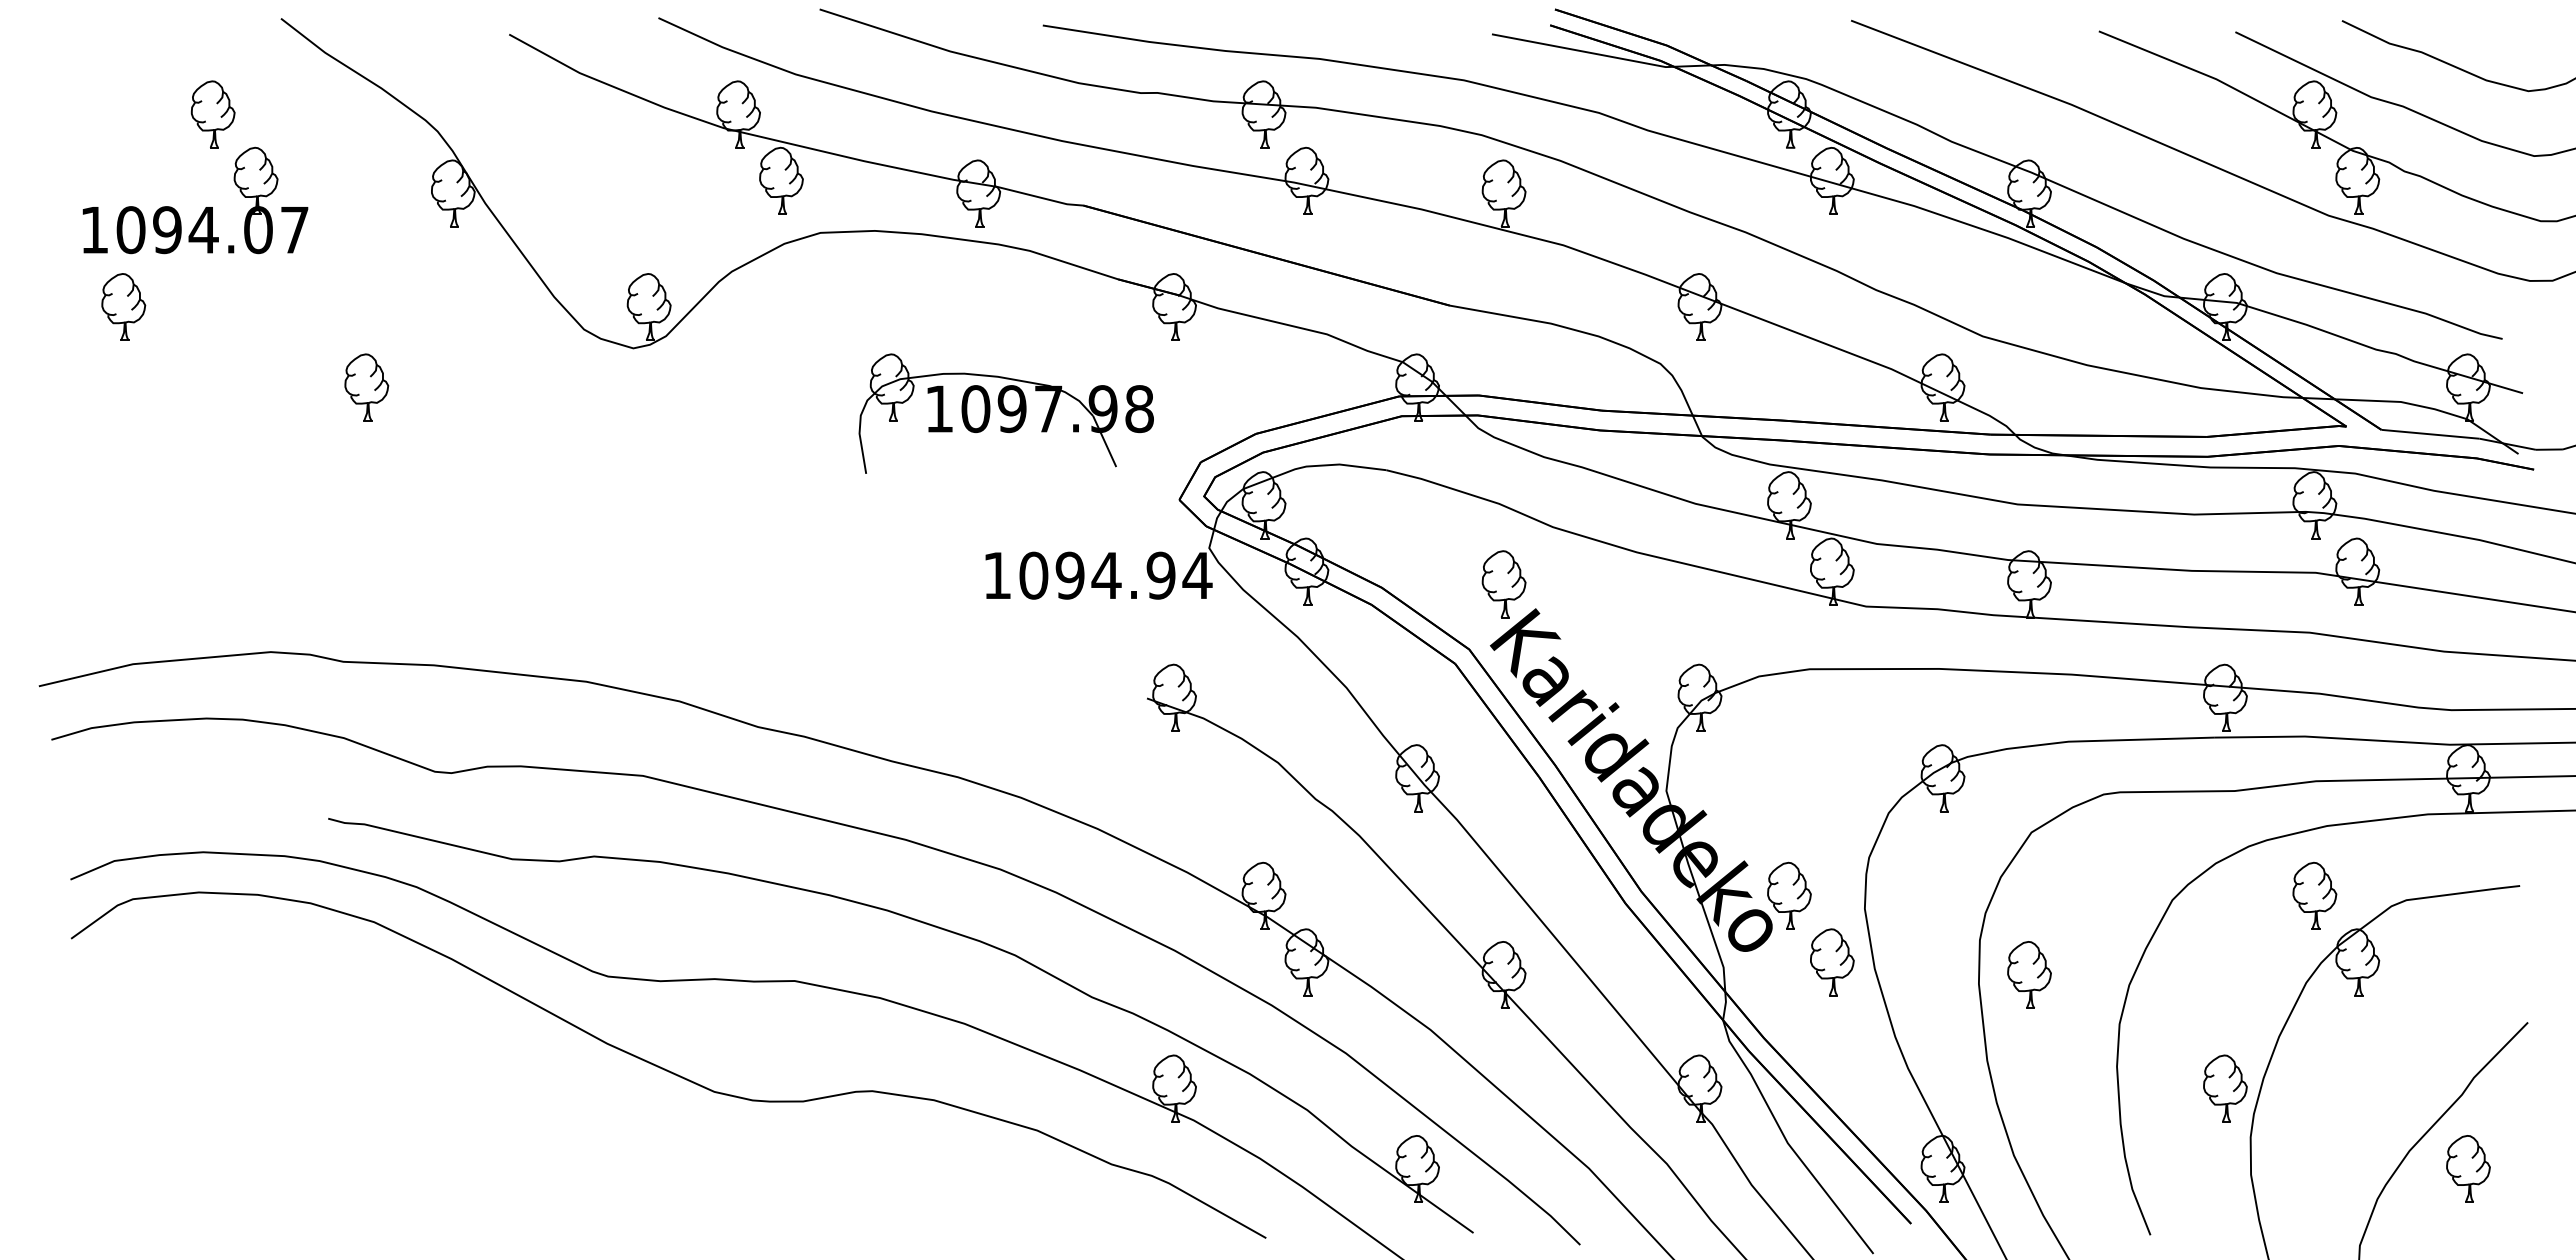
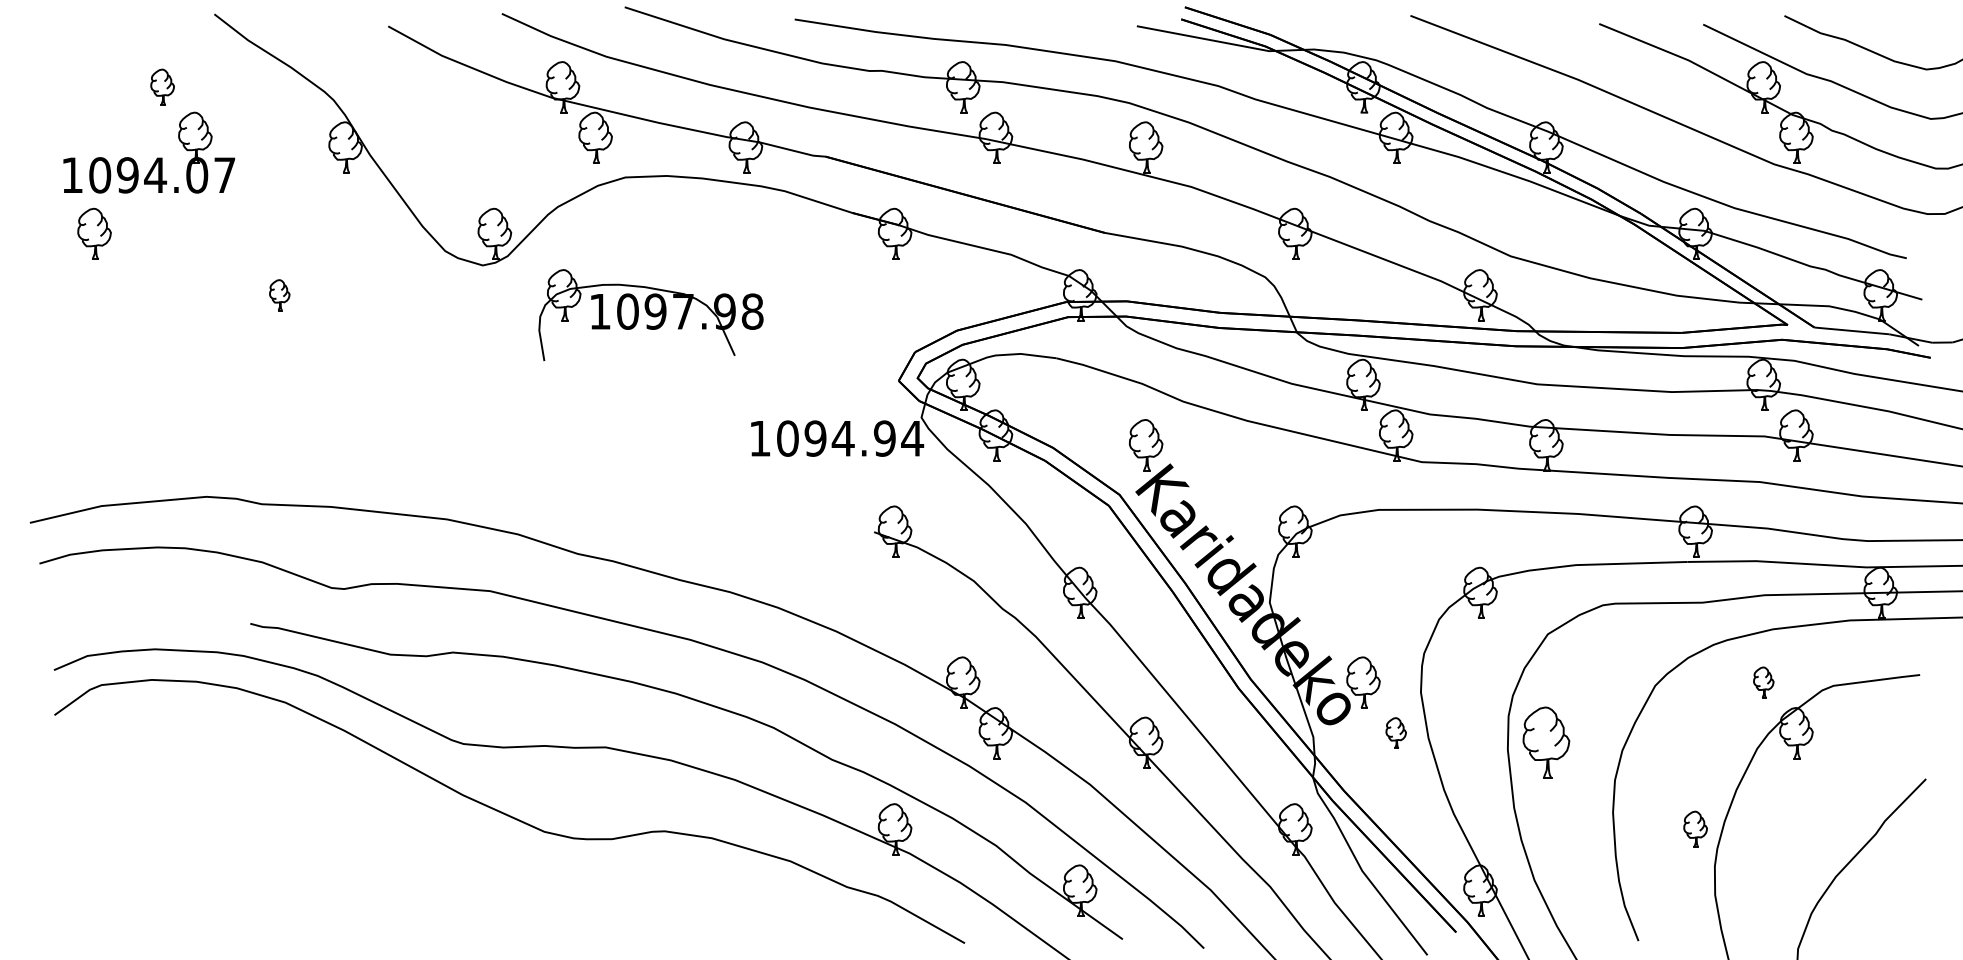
part: (212, 114) -> (162, 87), size x0.7
part: (366, 387) -> (279, 295), size x0.6
part: (1005, 413) -> (650, 315), moved
part: (2314, 895) -> (1763, 682), size x0.6
part: (1832, 962) -> (1396, 733), size x0.6
part: (2029, 974) -> (1546, 742), size x1.4
part: (2225, 1088) -> (1695, 829), size x0.7
part: (2468, 1168) -> (1880, 890), removed

